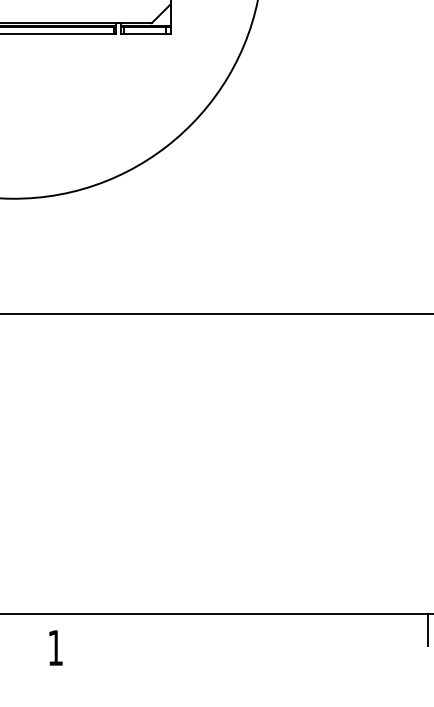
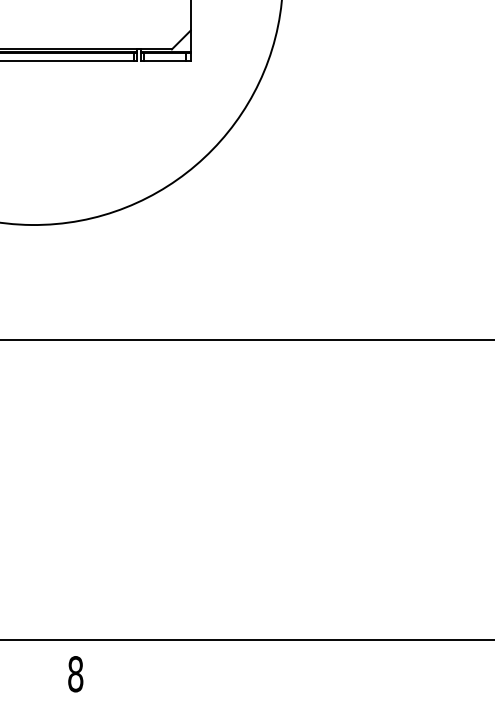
line: (428, 630) -> (448, 656), removed
text: (55, 648) -> (75, 674), 1 -> 8

